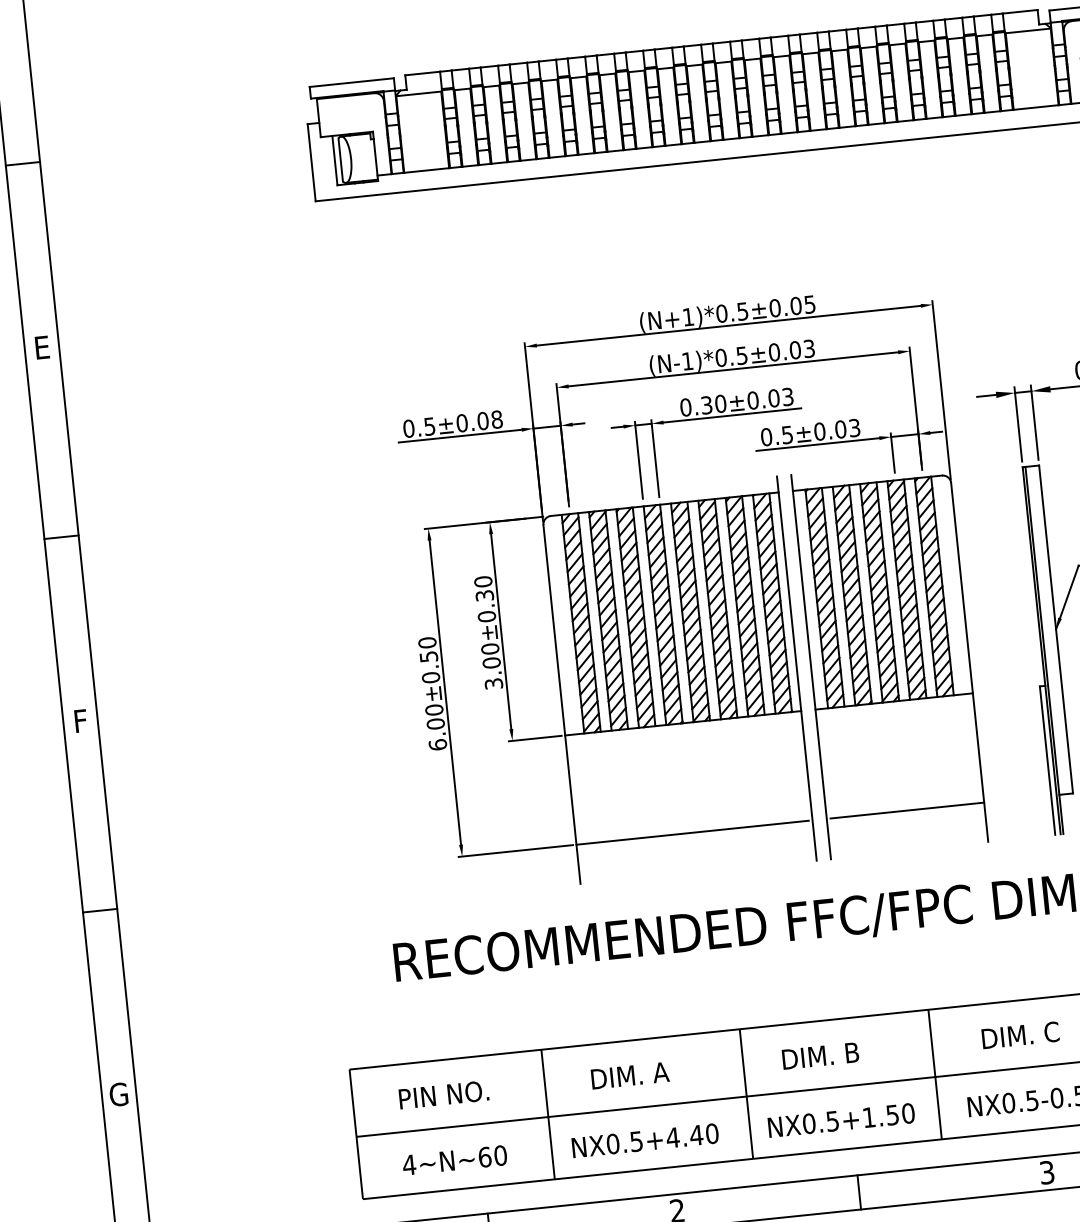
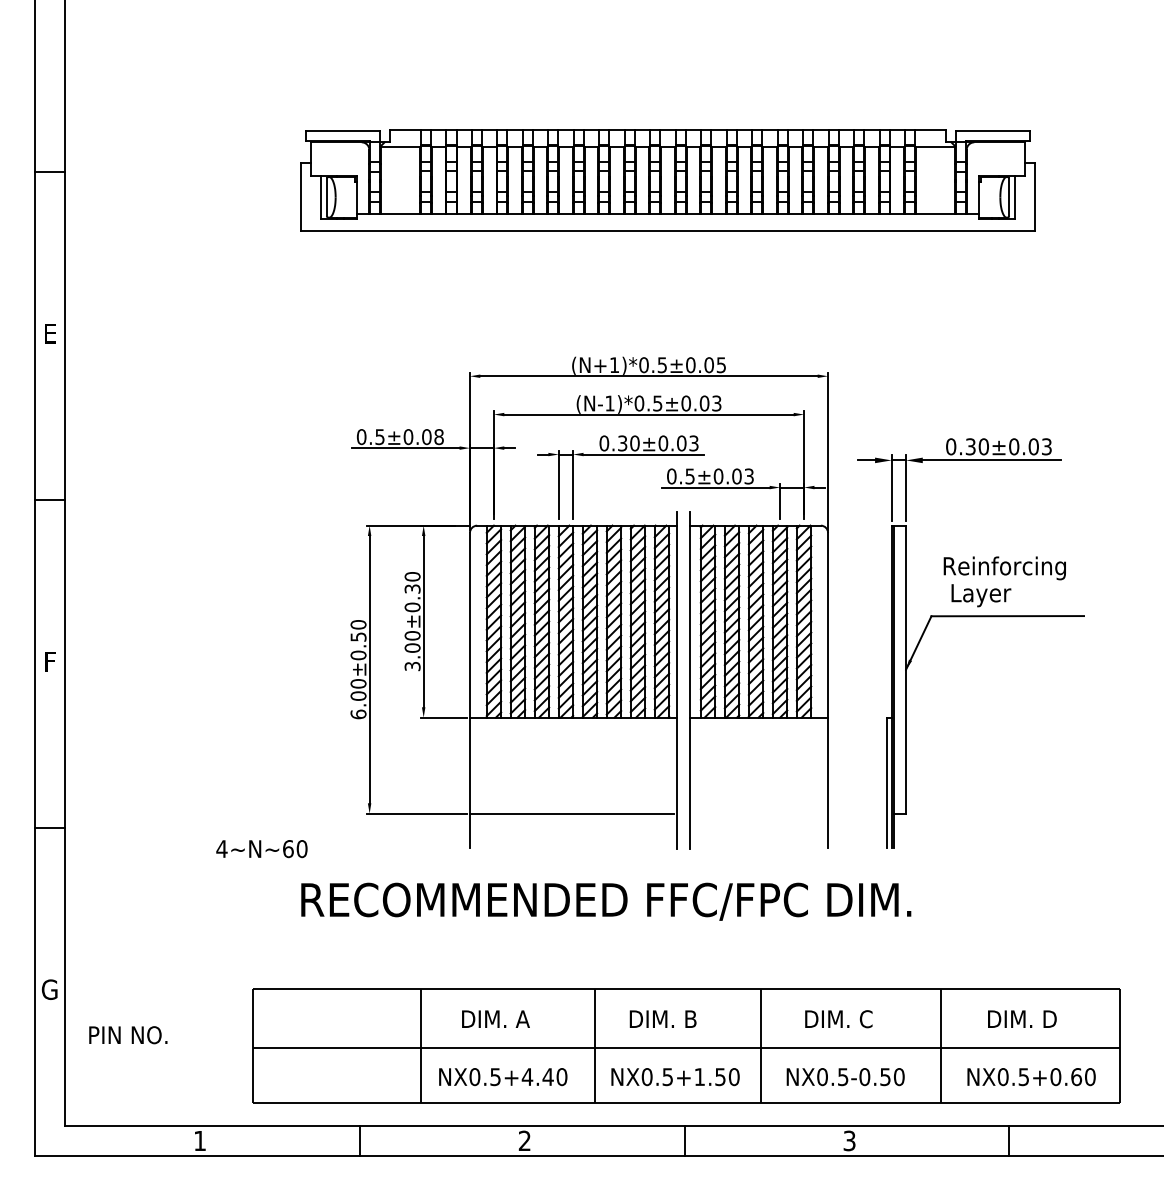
line: (907, 810) -> (760, 813), removed
text: (444, 1095) -> (128, 1035), moved
text: (454, 1160) -> (261, 849), moved

